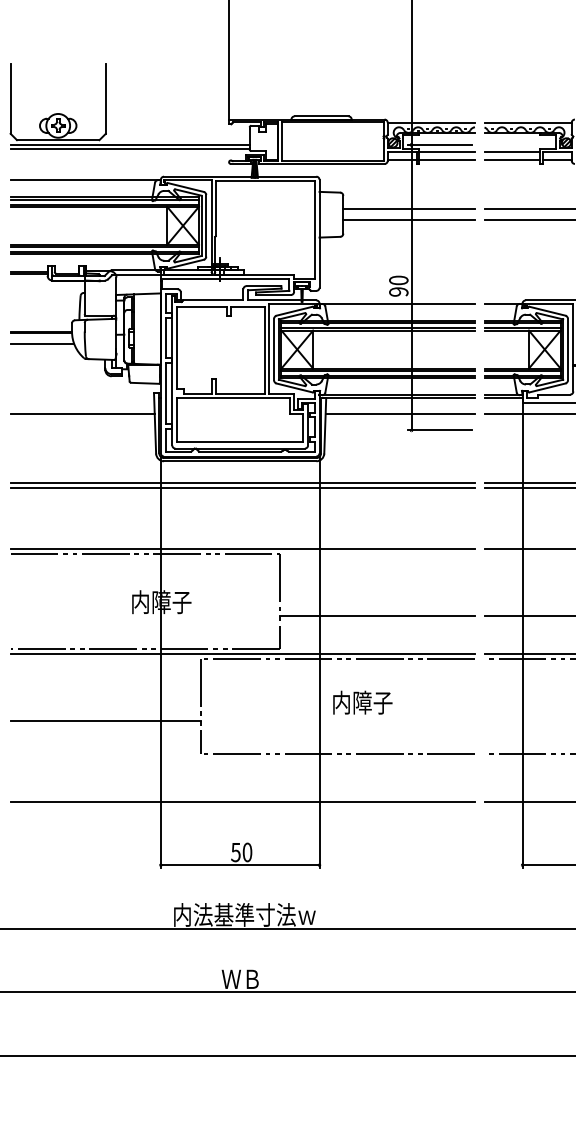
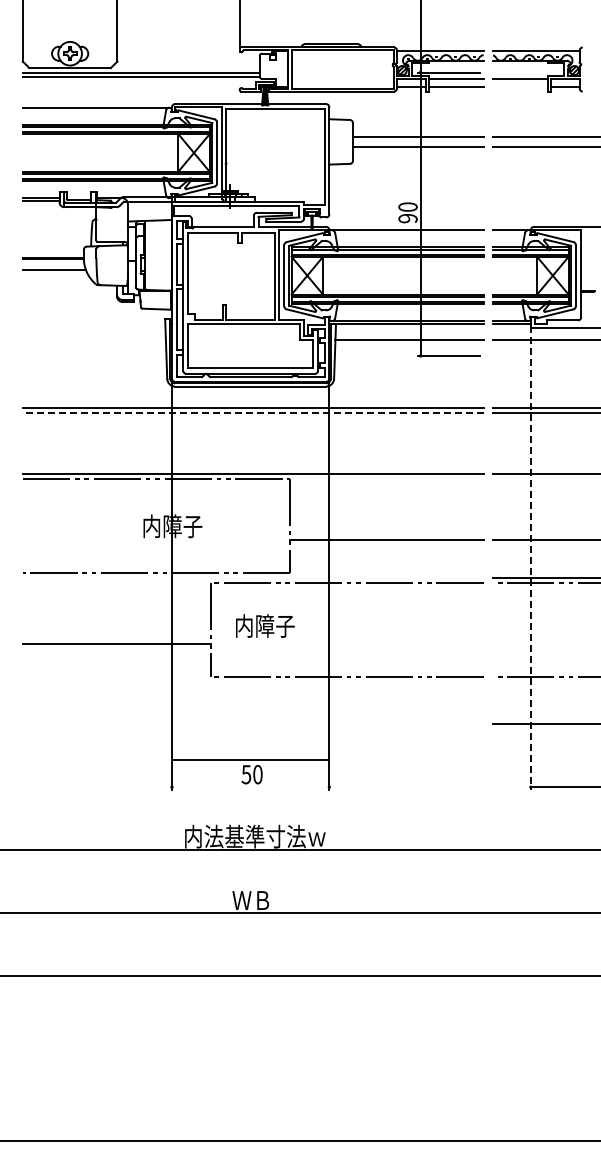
line: (512, 159) -> (520, 87), removed
line: (81, 413) -> (93, 339), removed
line: (242, 487) -> (252, 412), solid -> dashed
line: (522, 634) -> (530, 558), solid -> dashed
line: (242, 653) -> (252, 577), removed
text: (362, 702) -> (265, 625), moved
line: (242, 801) -> (252, 724), removed
line: (240, 865) -> (250, 760), moved

